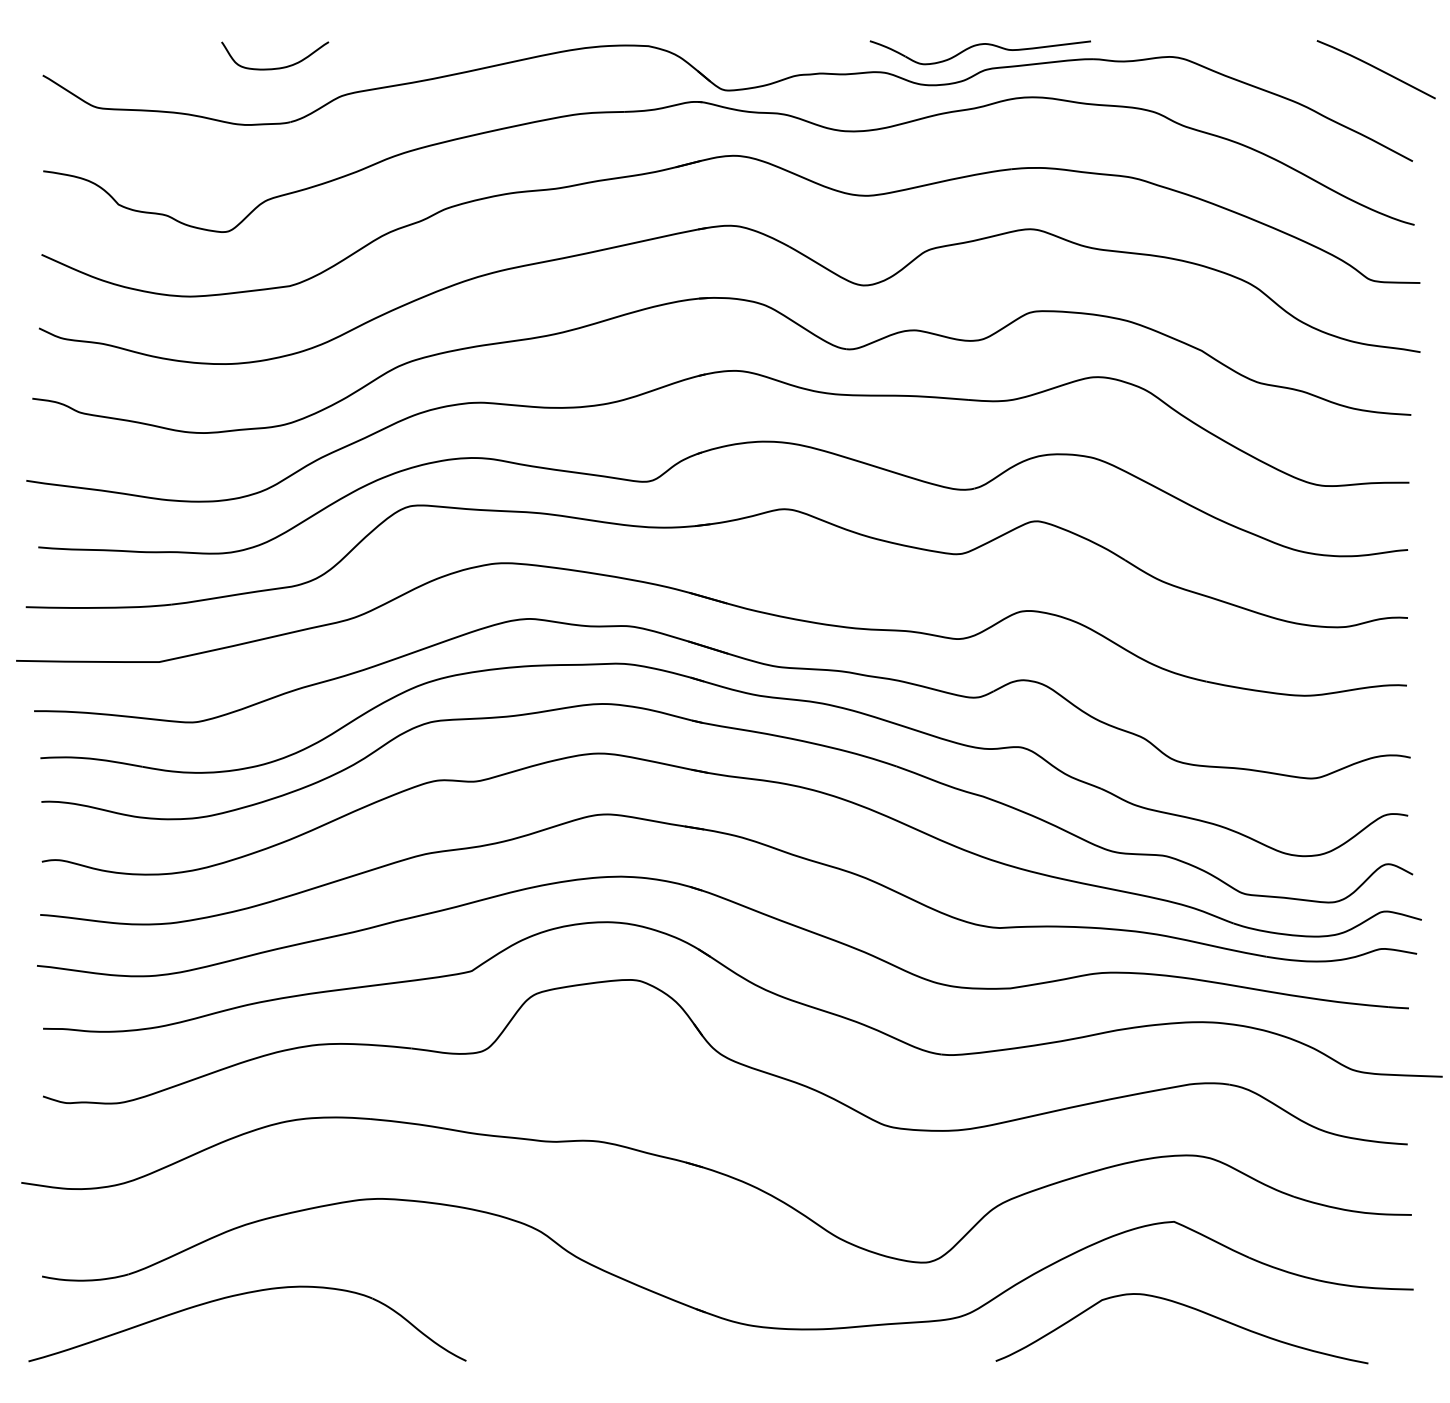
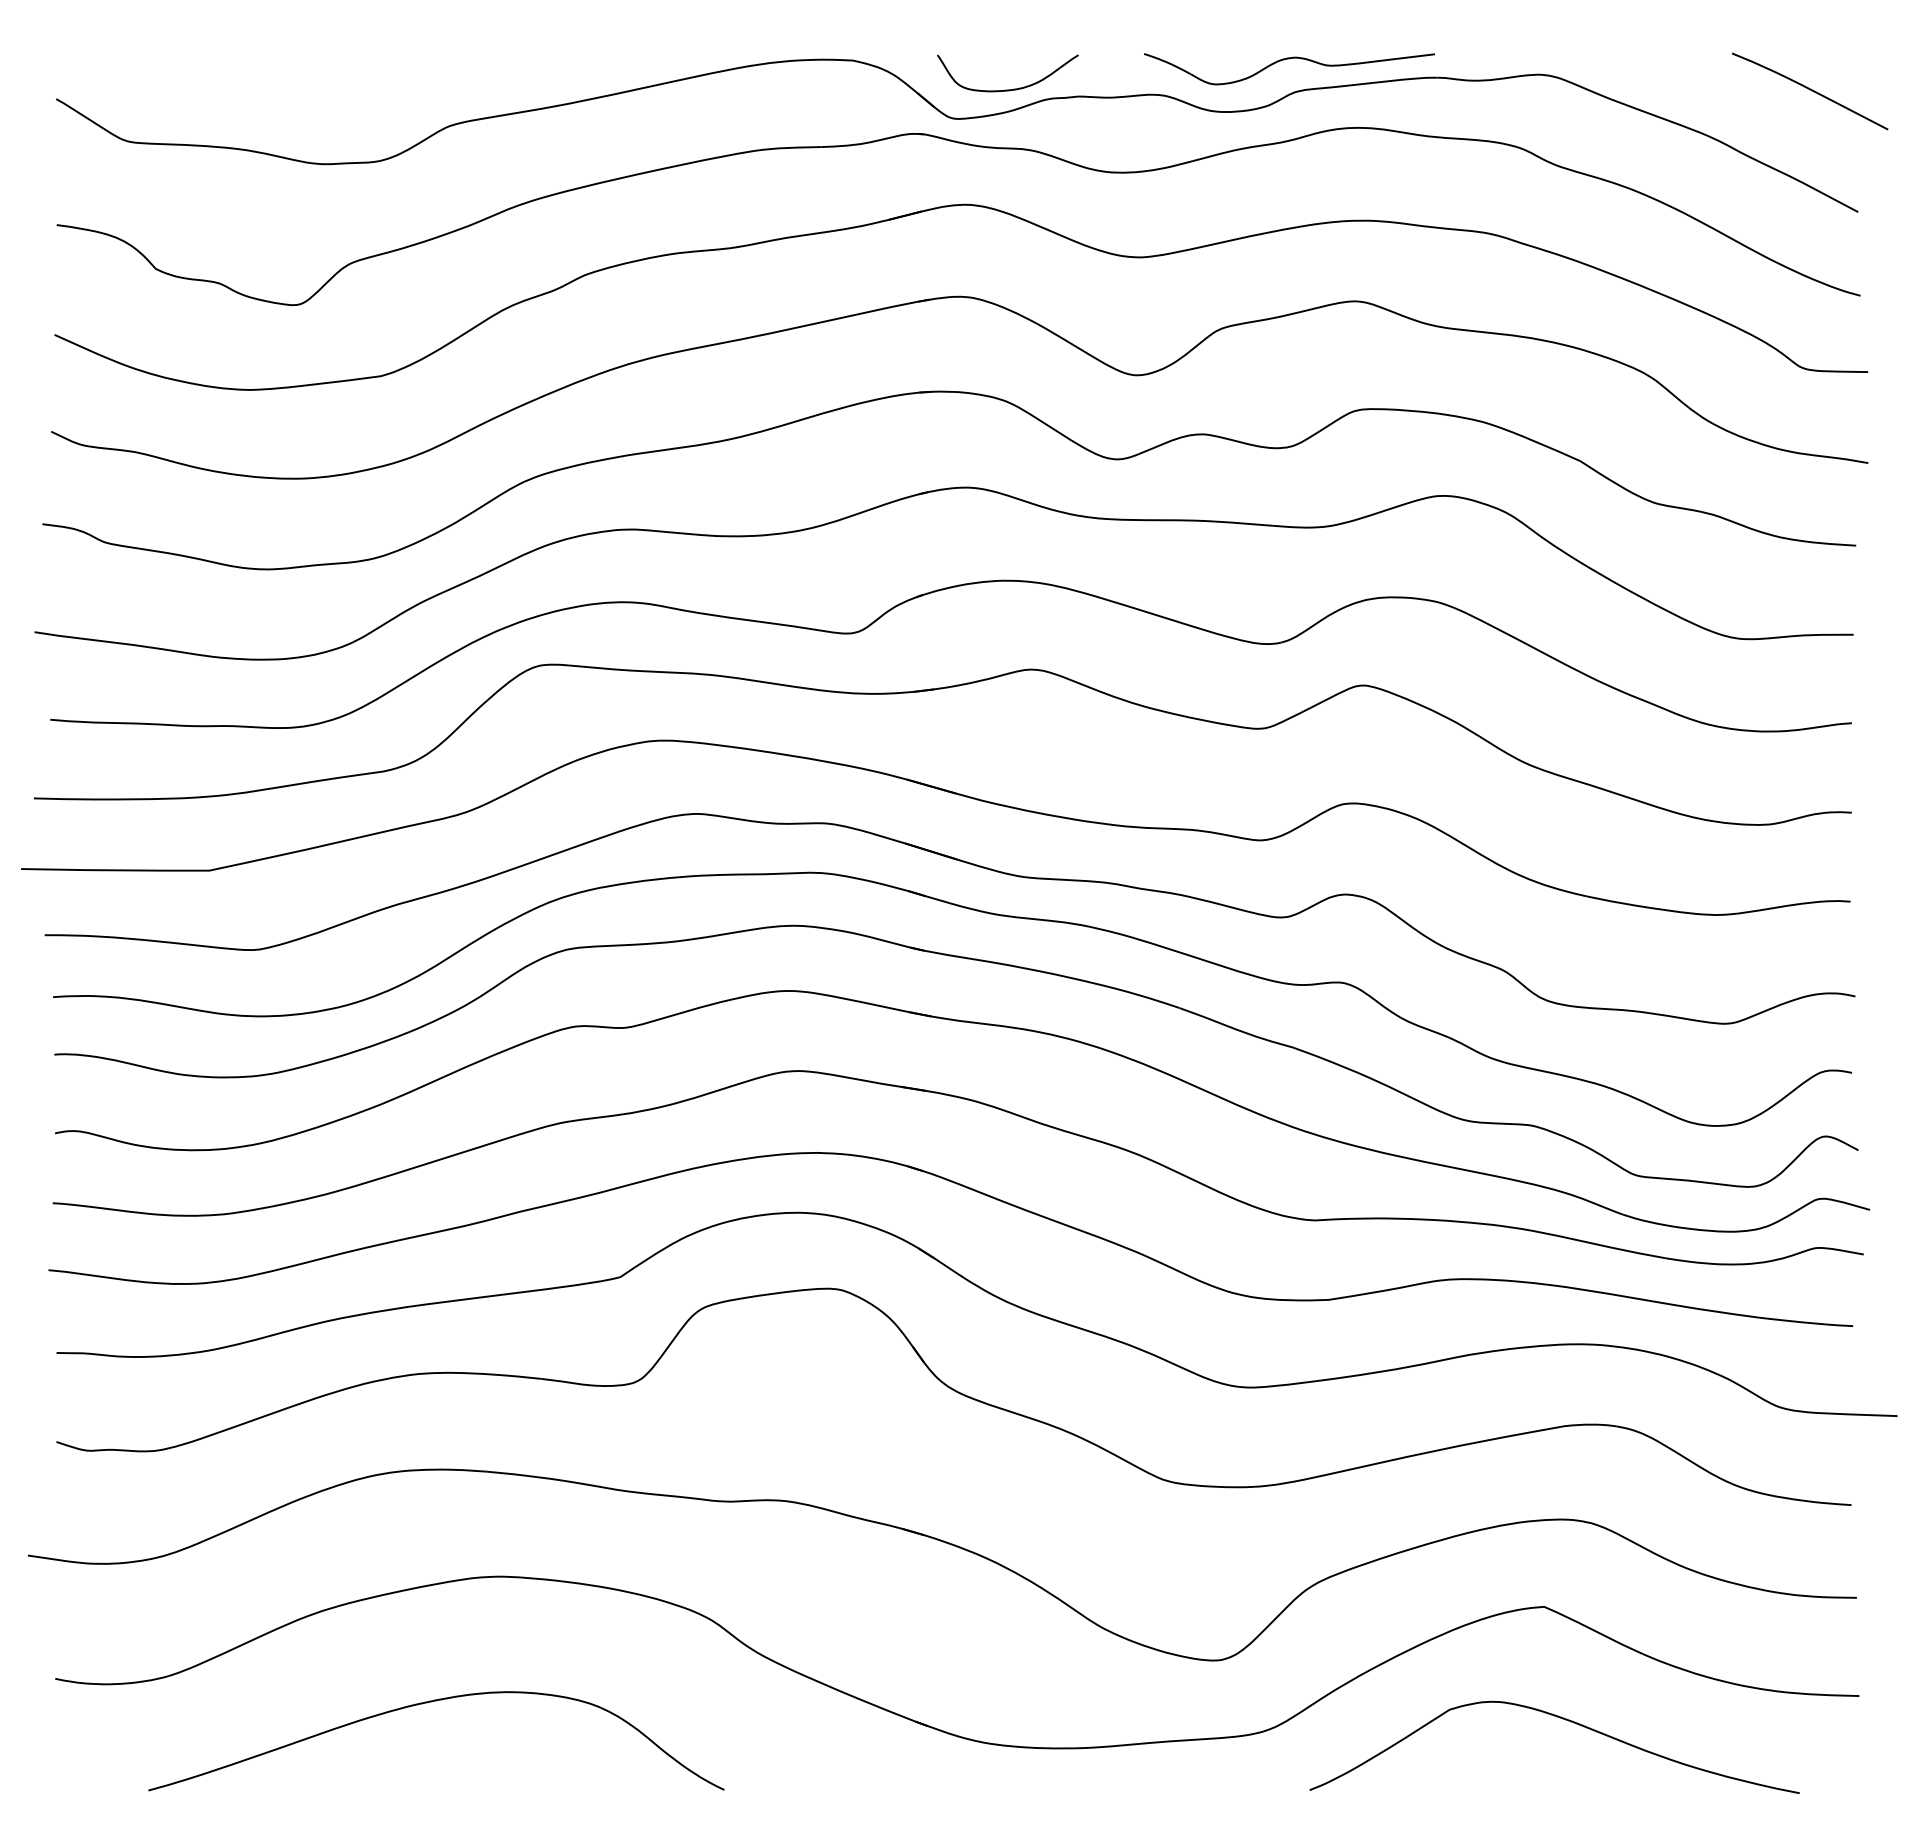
curve: (274, 68) -> (1007, 89), moved
part: (240, 1295) -> (427, 1703), moved

